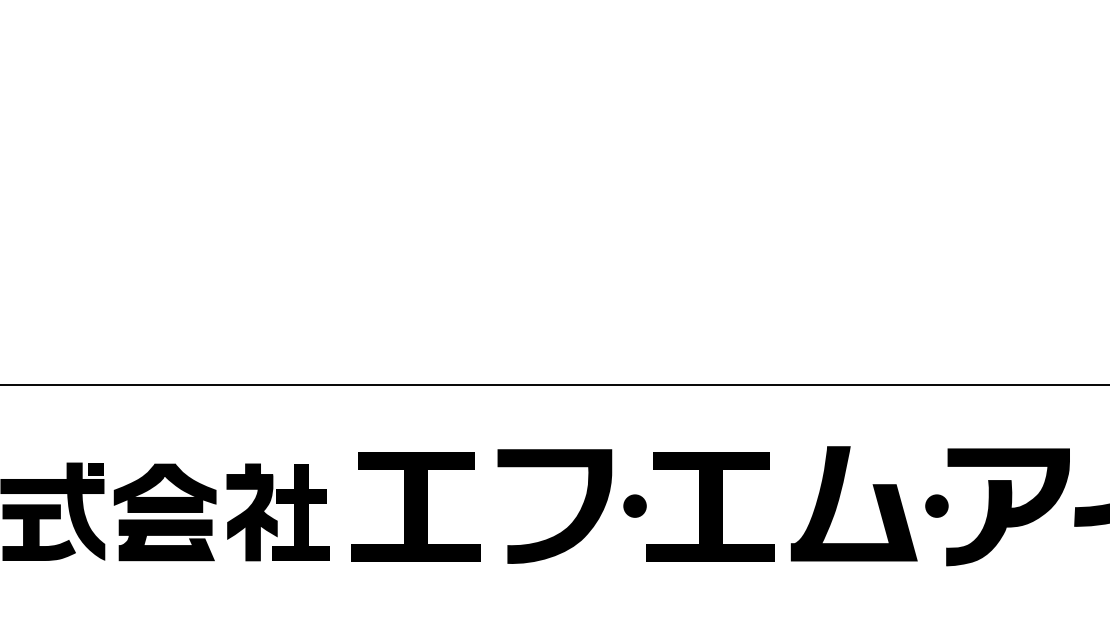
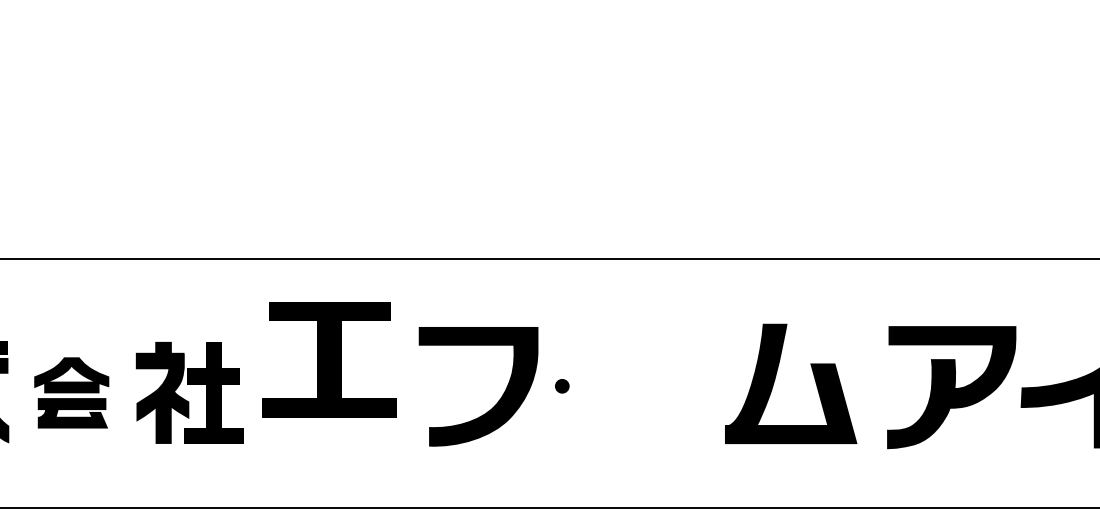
part: (634, 505) -> (561, 385), size x0.6
fill: (936, 505) -> (876, 385), removed
part: (415, 506) -> (328, 359), moved
fill: (710, 506) -> (641, 386), removed
part: (164, 512) -> (71, 392), size x0.7

